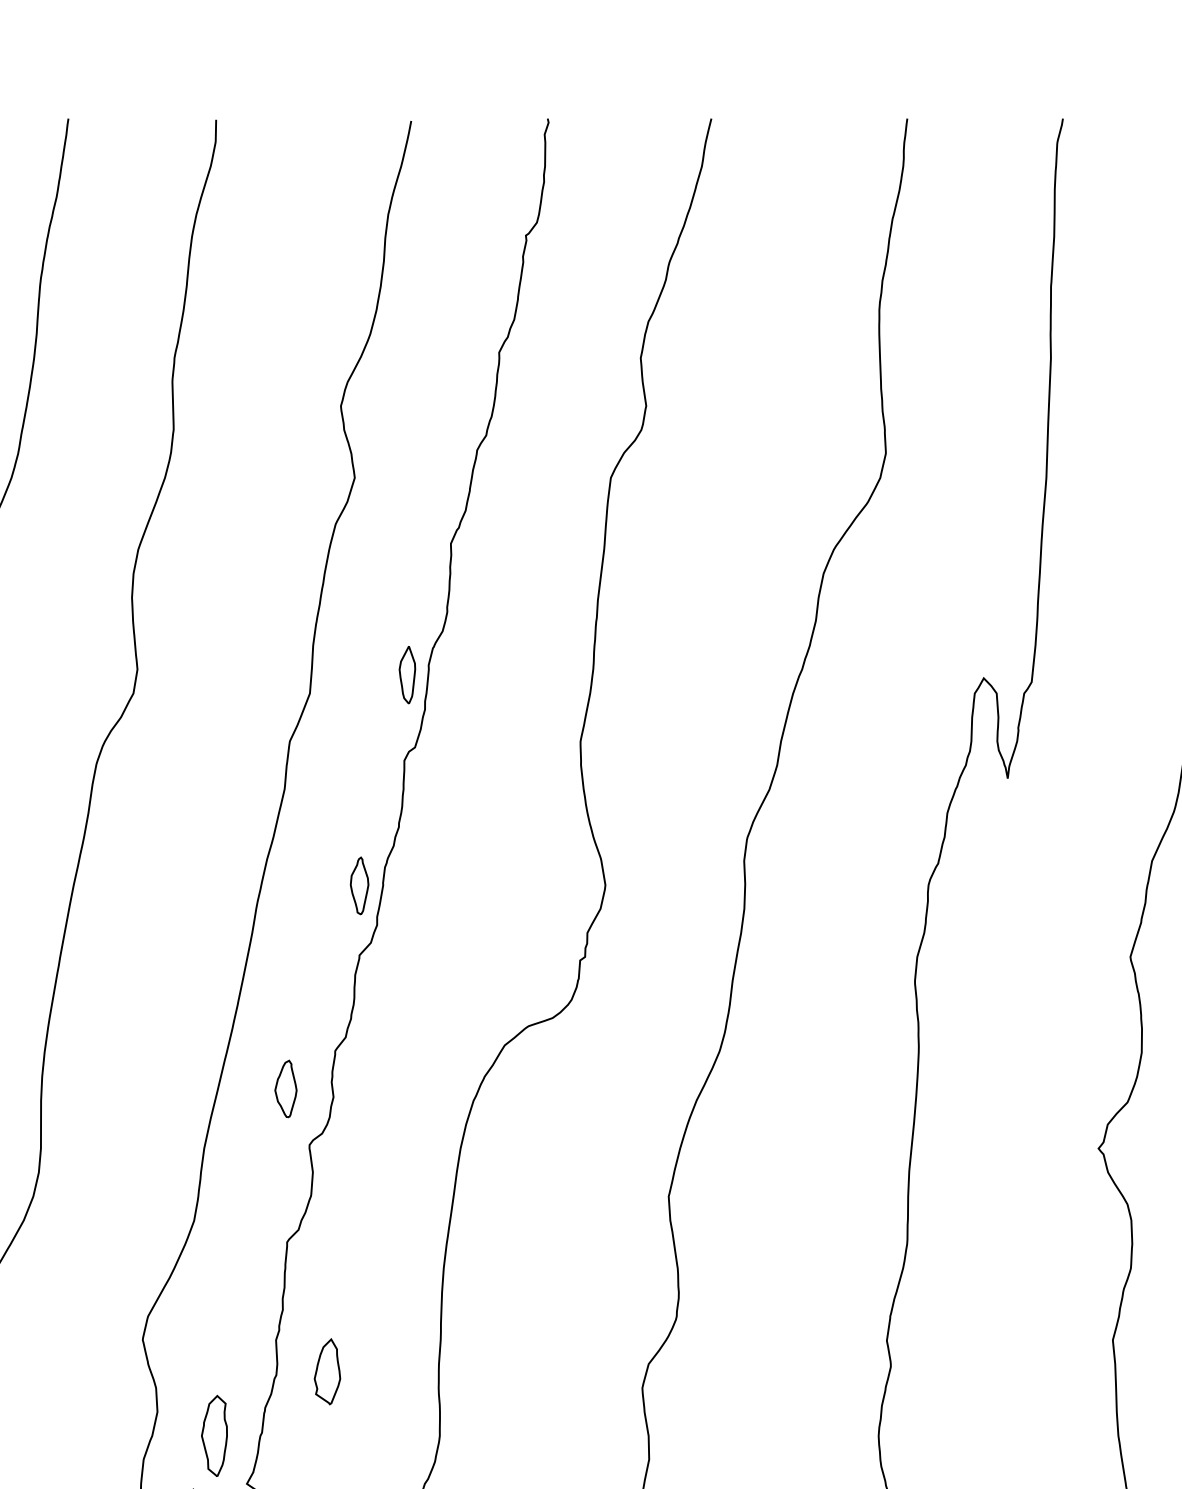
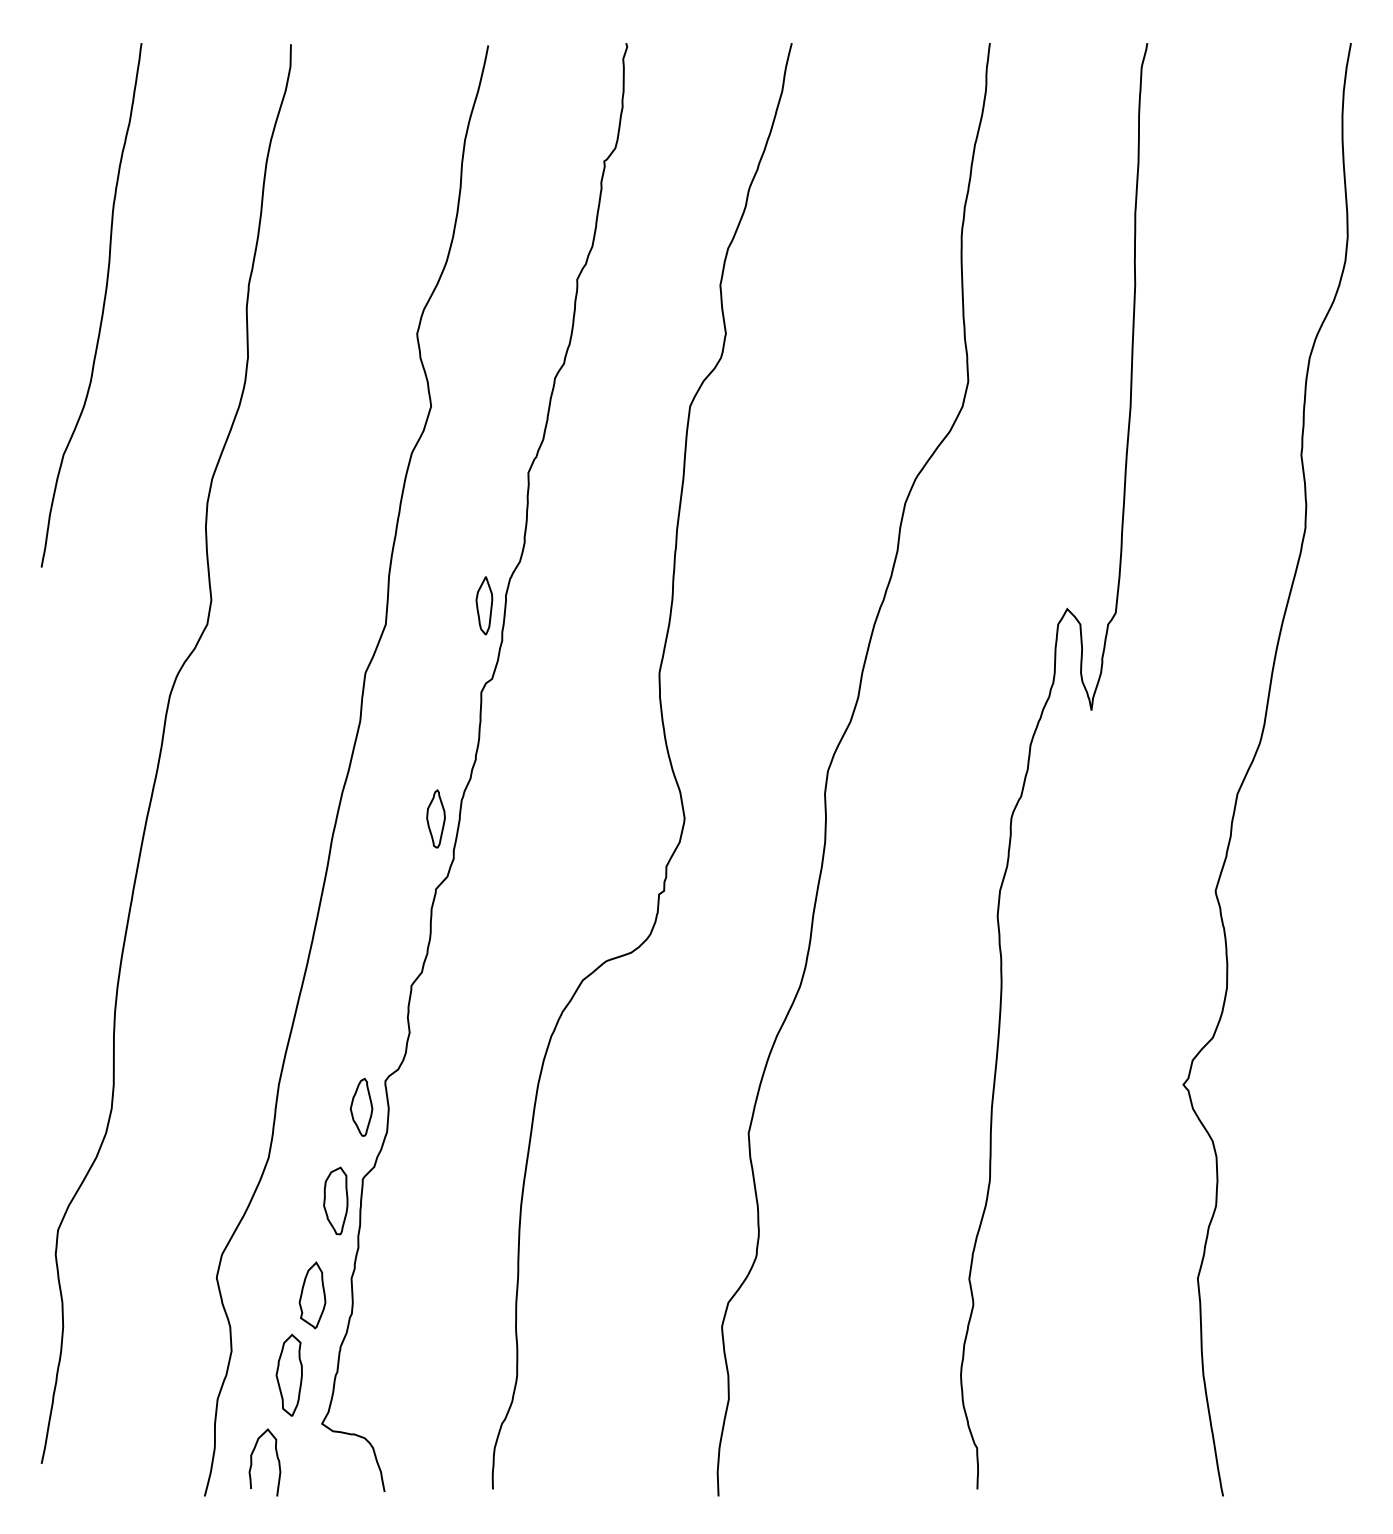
part: (285, 1089) -> (361, 1107), moved
part: (260, 1263) -> (335, 1200), added
part: (327, 1371) -> (312, 1295), moved

